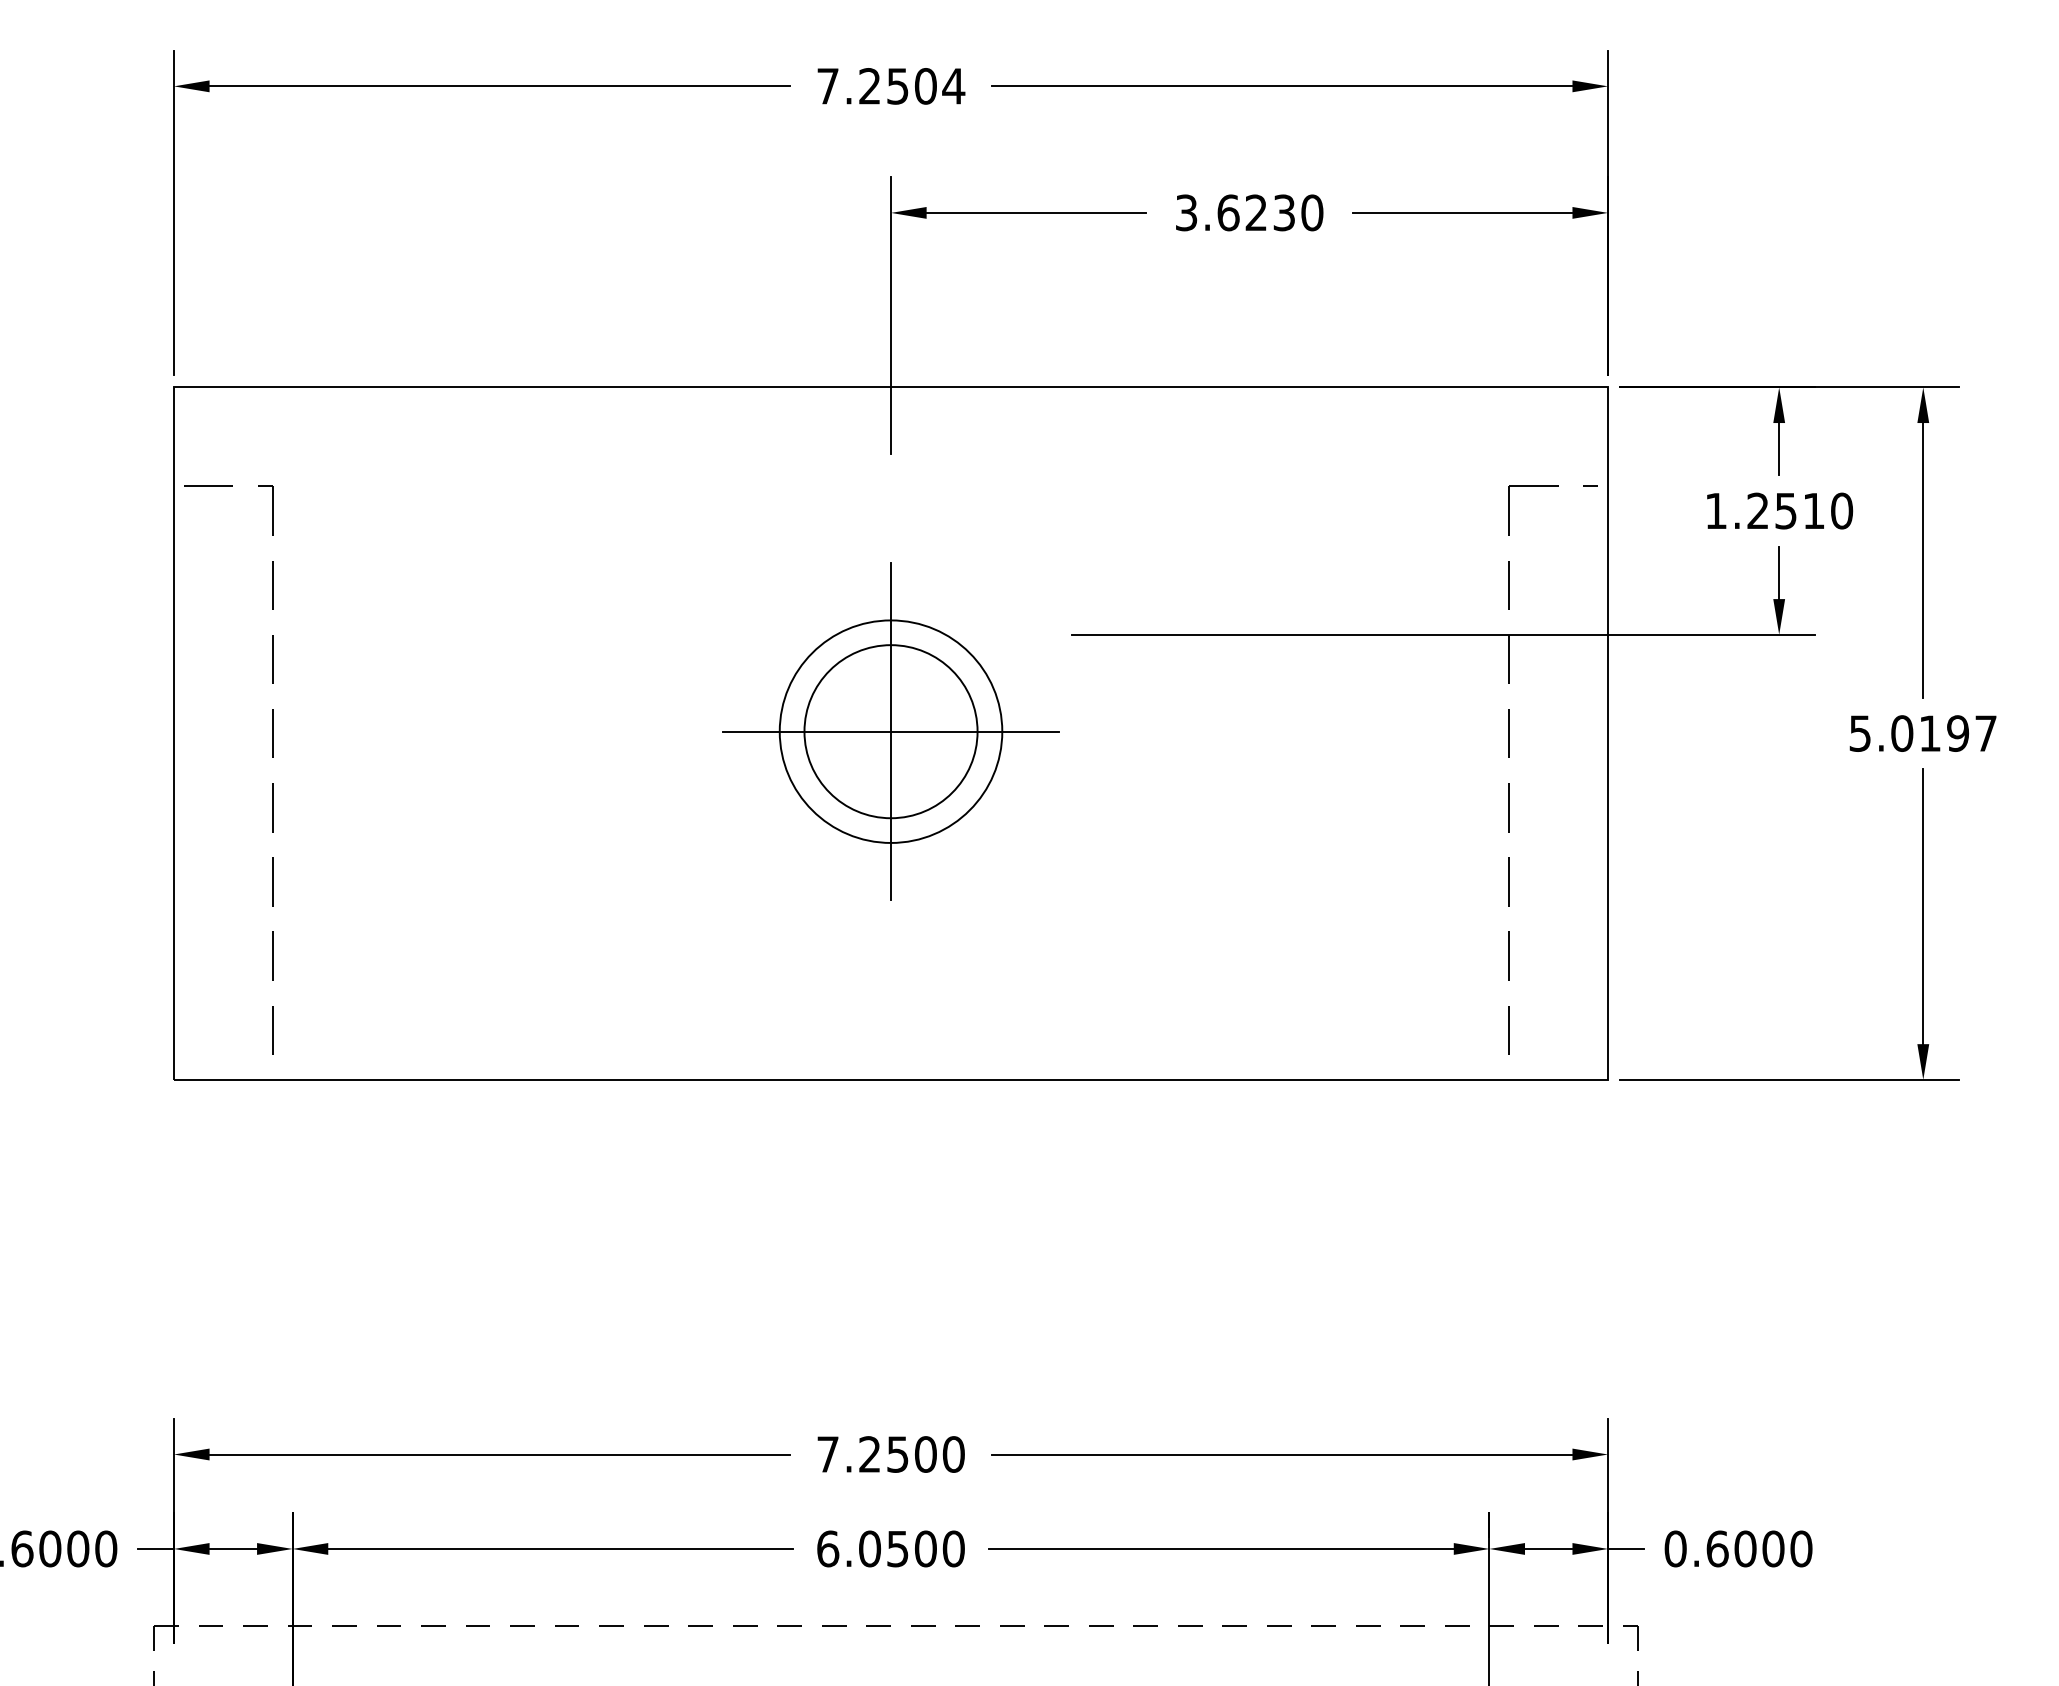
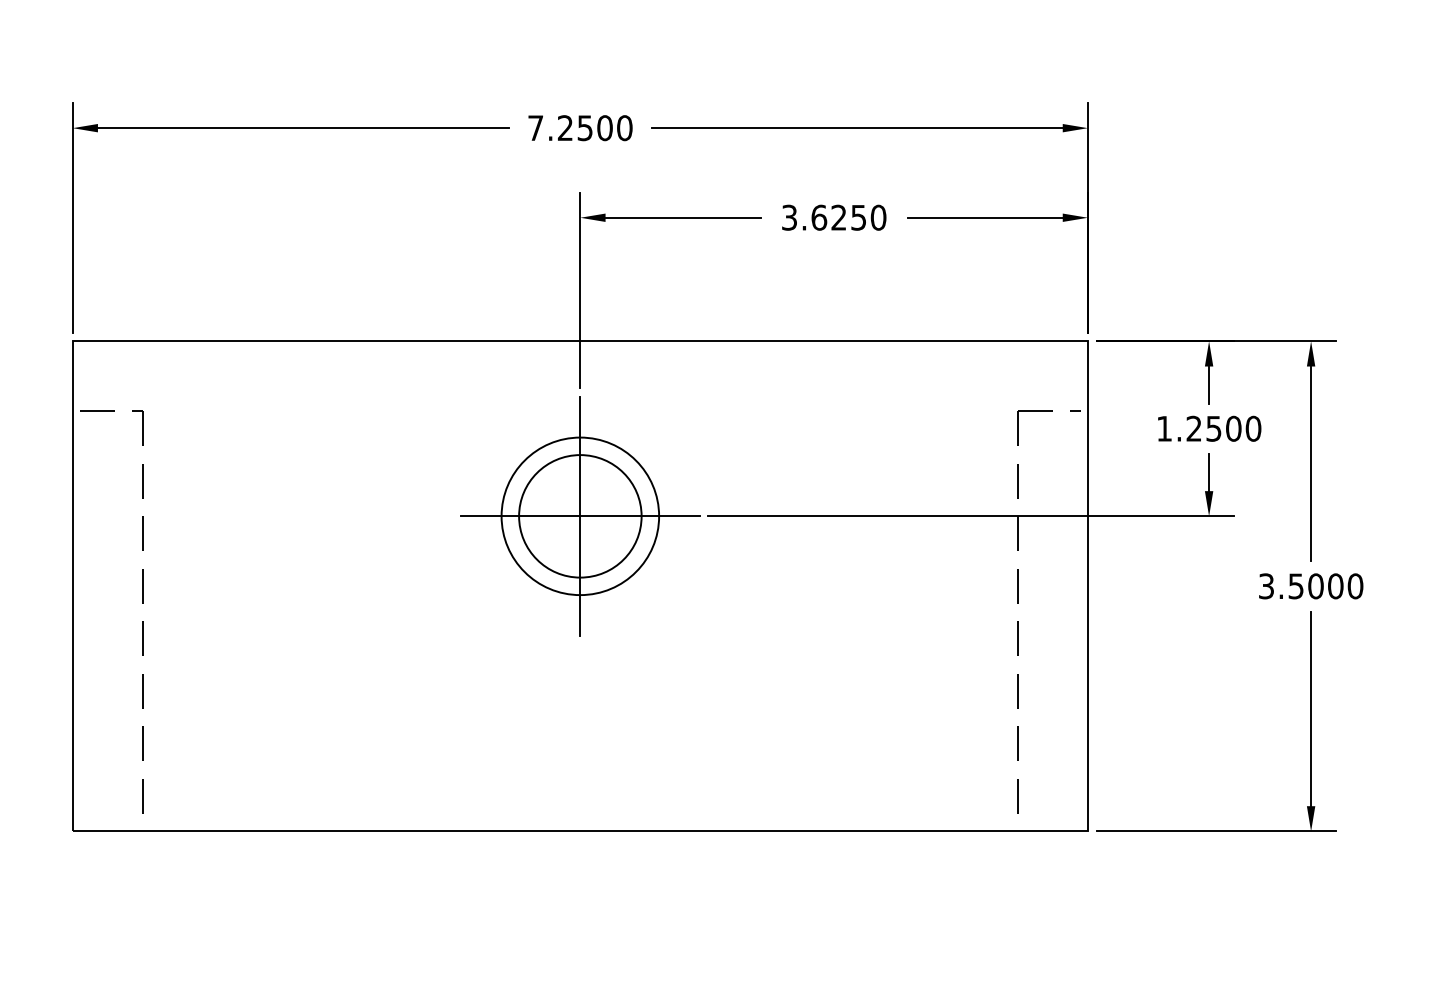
text: (953, 86) -> (624, 128), 7.2504 -> 7.2500
text: (1284, 212) -> (858, 217), 3.6230 -> 3.6250
text: (1814, 510) -> (1234, 428), 1.2510 -> 1.2500
part: (890, 731) -> (579, 516), moved
text: (1923, 733) -> (1311, 586), 5.0197 -> 3.5000

